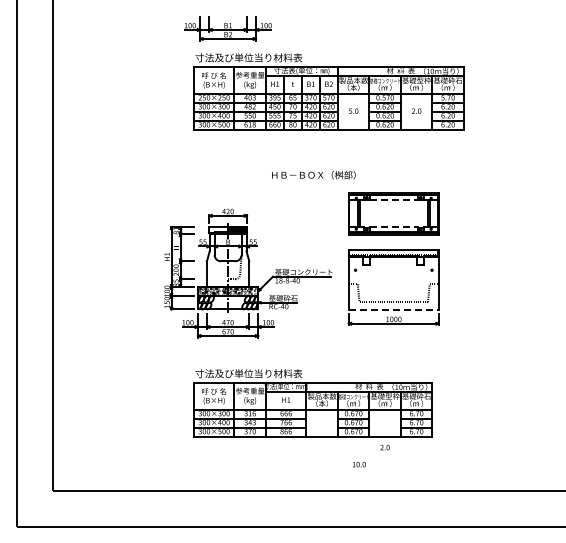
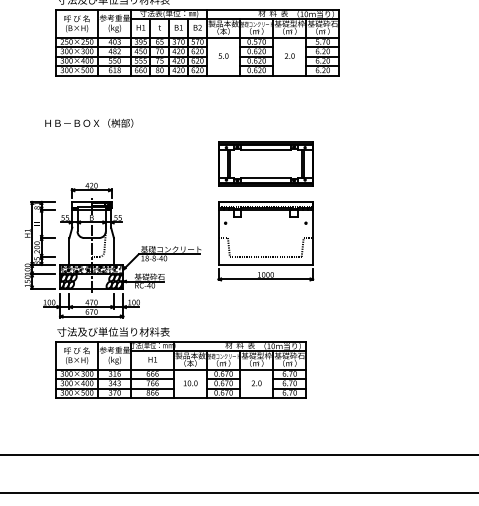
text: (313, 175) -> (88, 123), moved
line: (393, 200) -> (265, 149), dashed -> solid
line: (393, 227) -> (265, 178), dashed -> solid
part: (248, 273) -> (113, 250), moved
line: (393, 309) -> (265, 264), dashed -> solid
text: (384, 447) -> (256, 383), moved
text: (359, 464) -> (190, 383), moved

